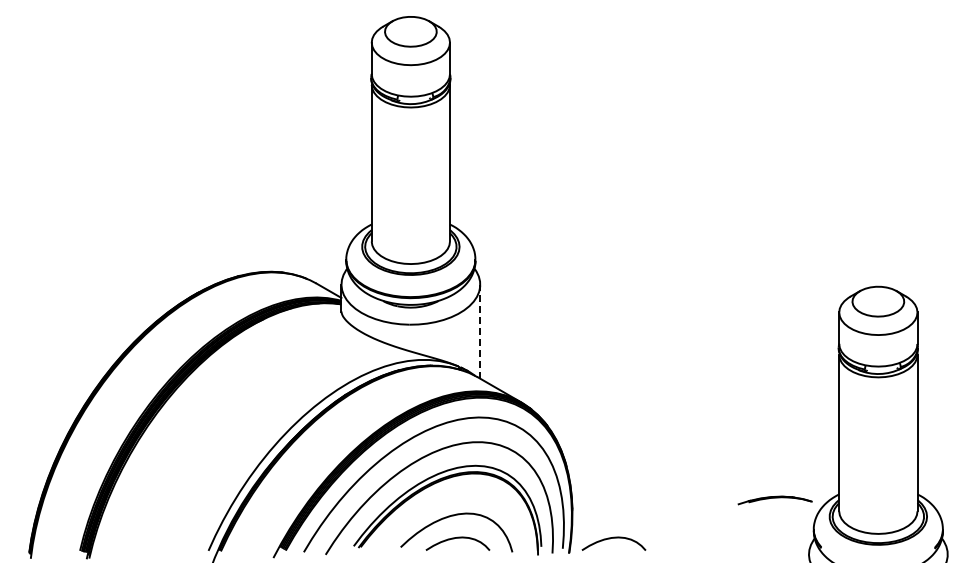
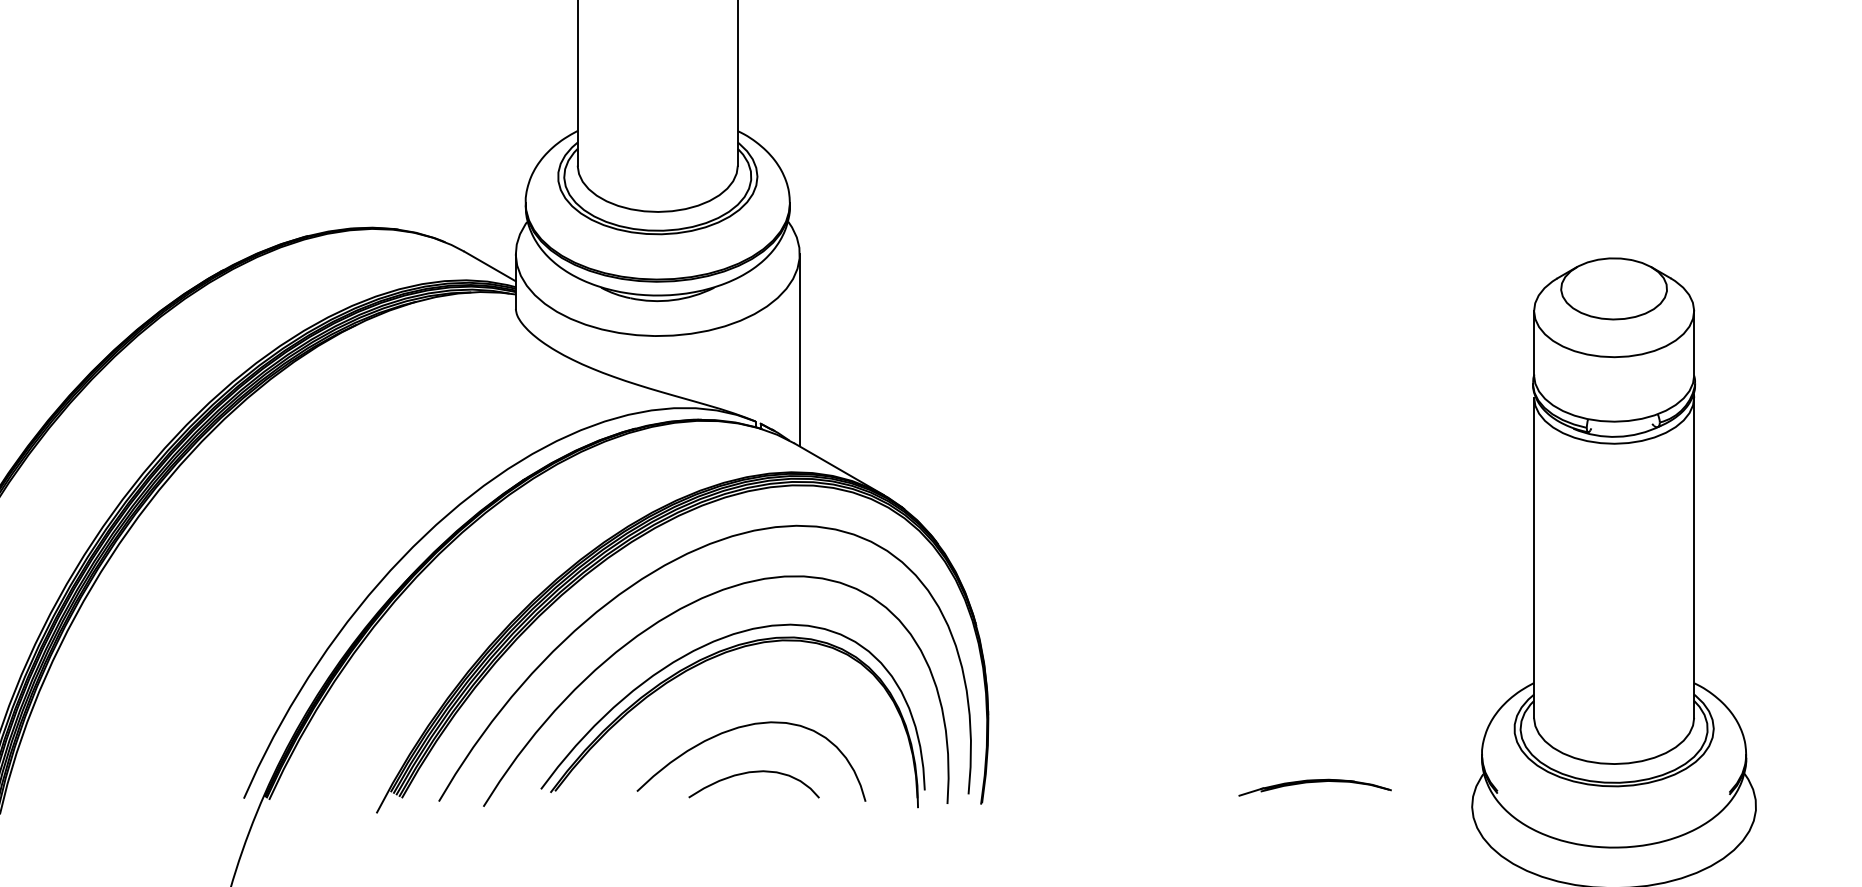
line: (480, 331) -> (800, 349), dashed -> solid
part: (774, 500) -> (1313, 787), moved
curve: (613, 538) -> (1072, 773), removed

